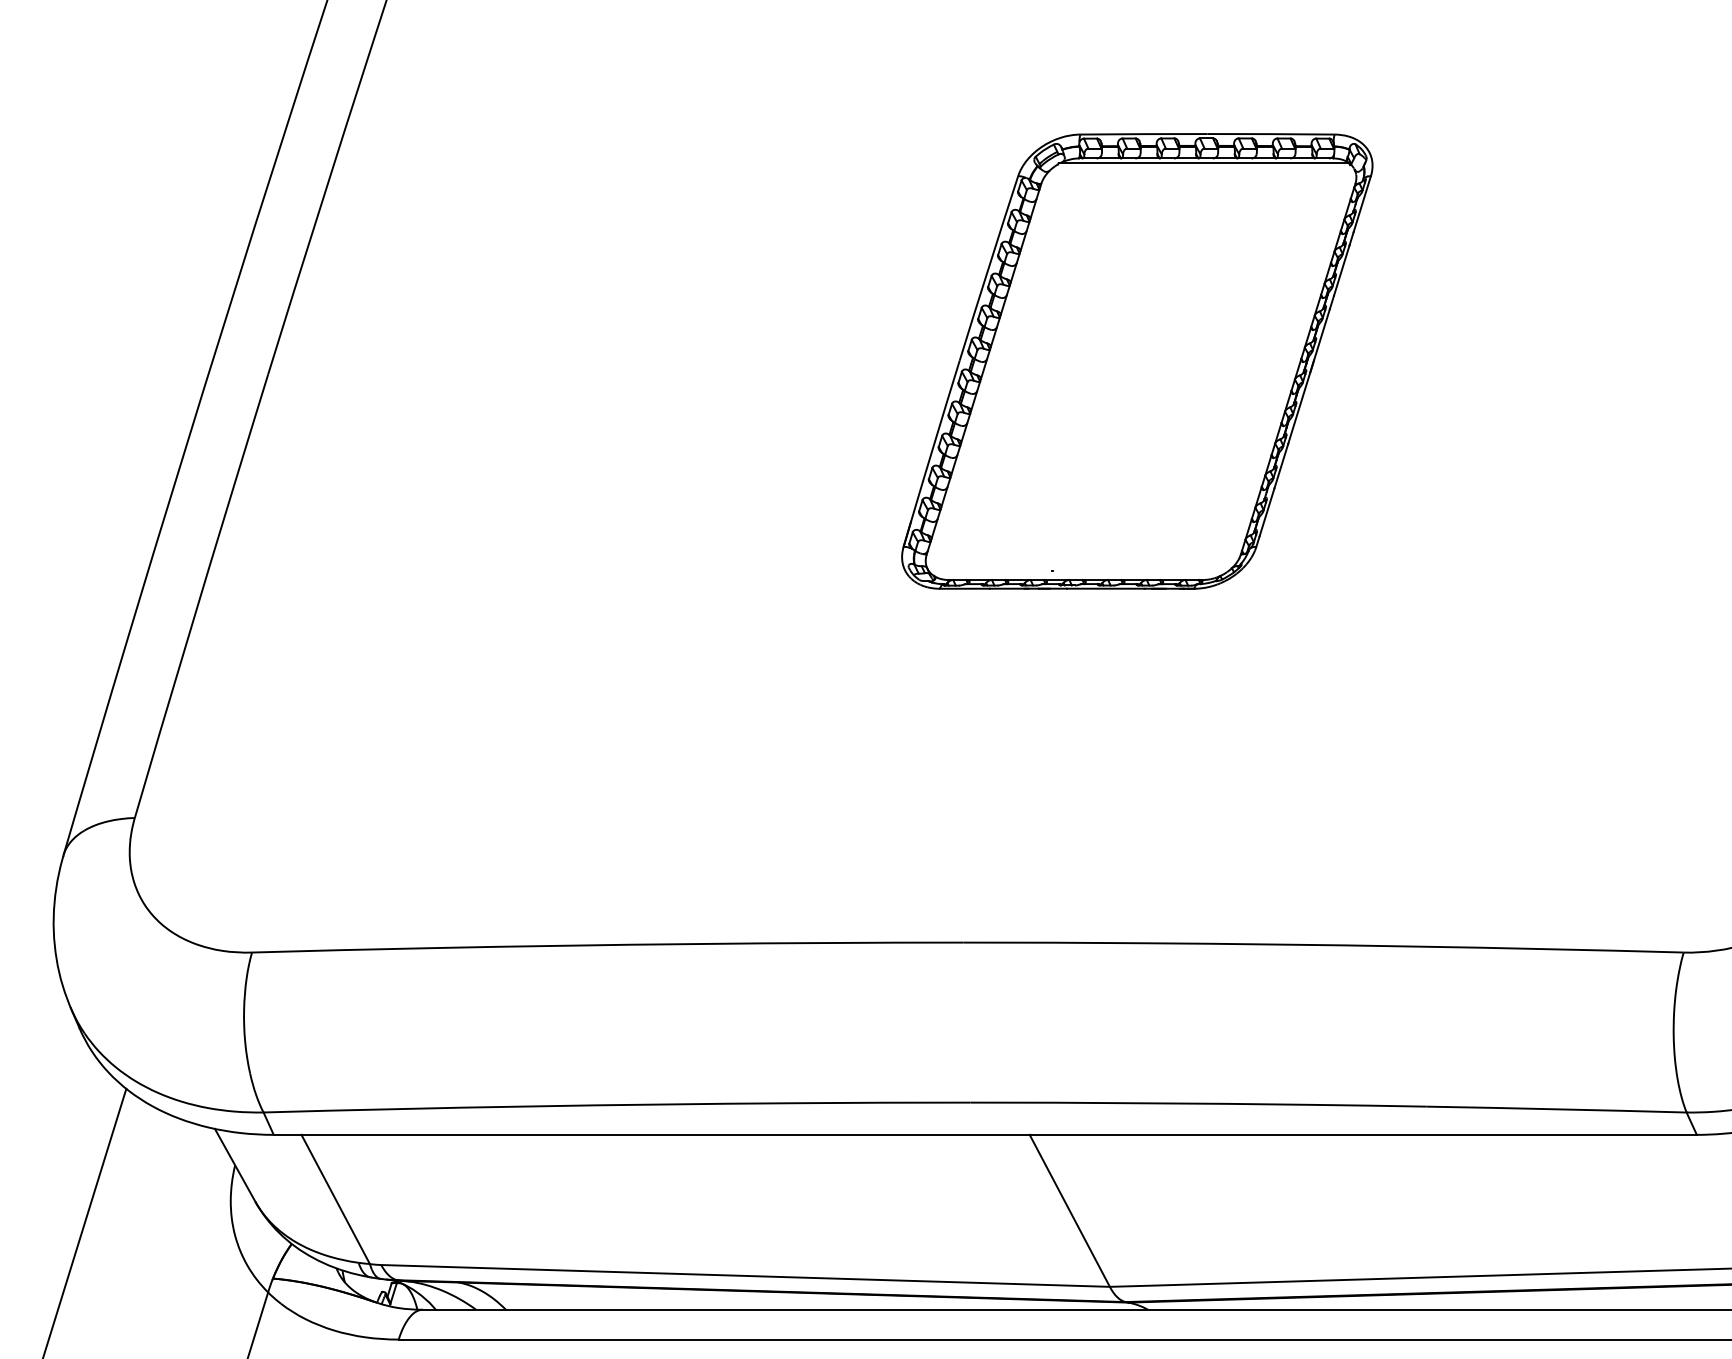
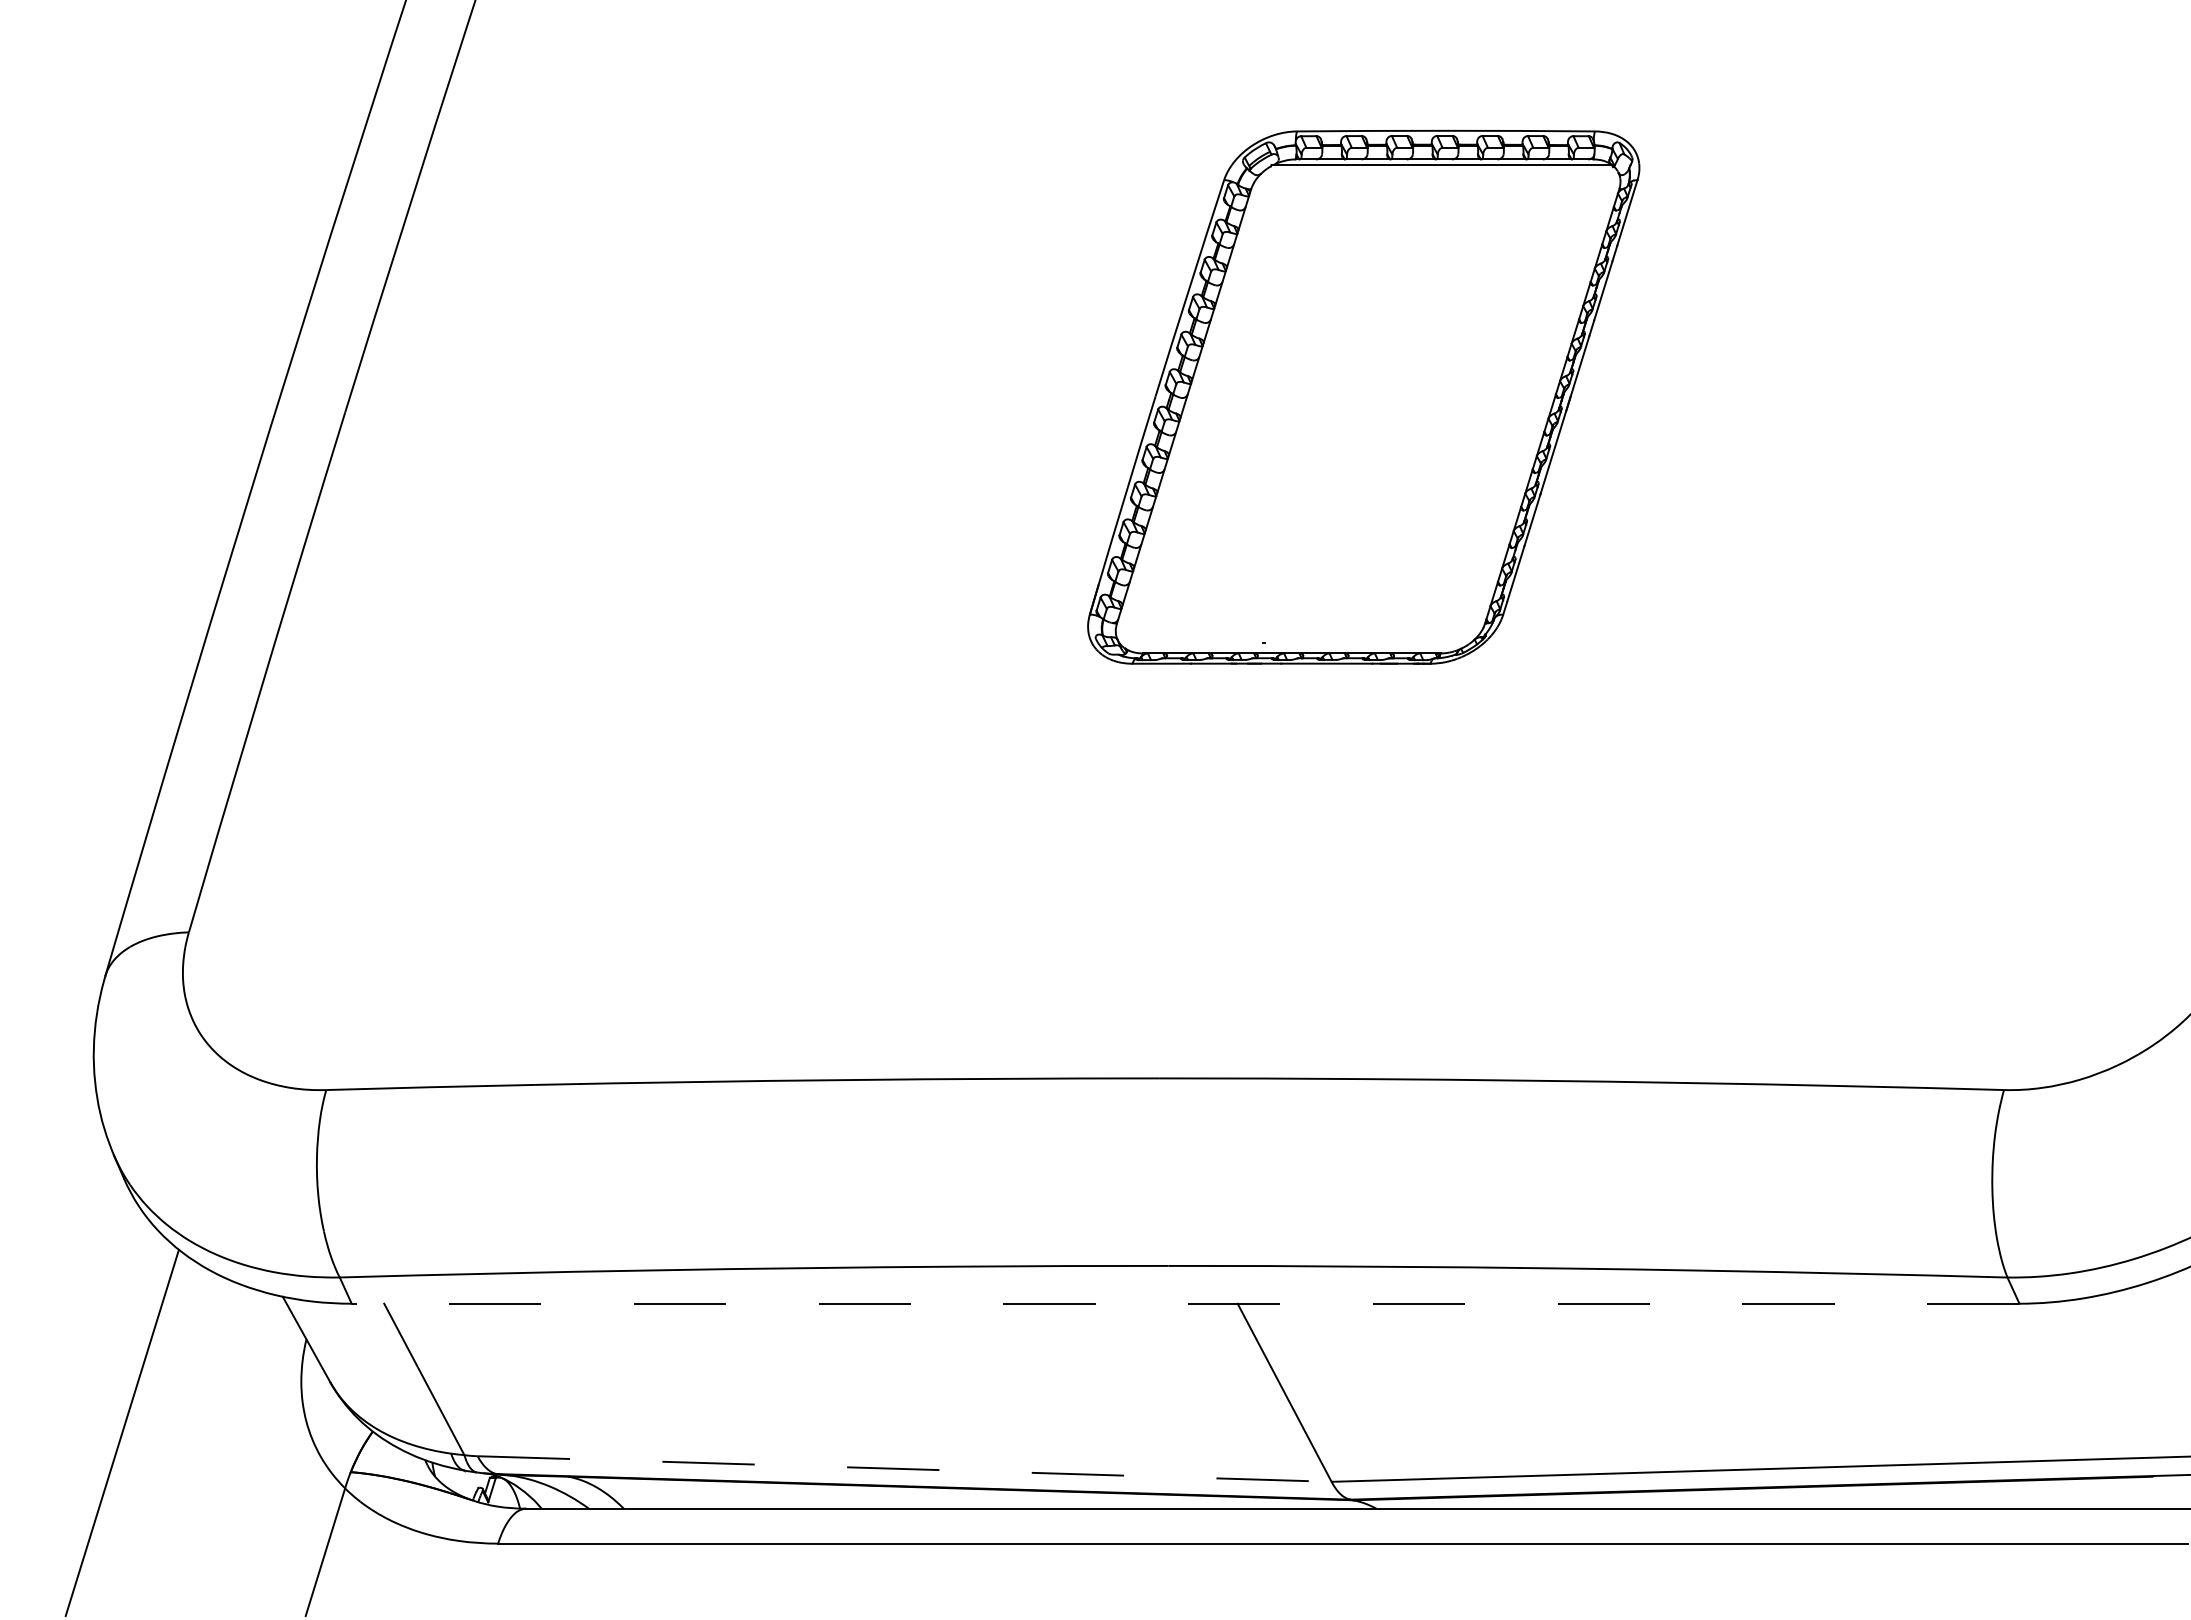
line: (985, 1134) -> (1185, 1303), solid -> dashed
line: (746, 1276) -> (905, 1469), solid -> dashed

